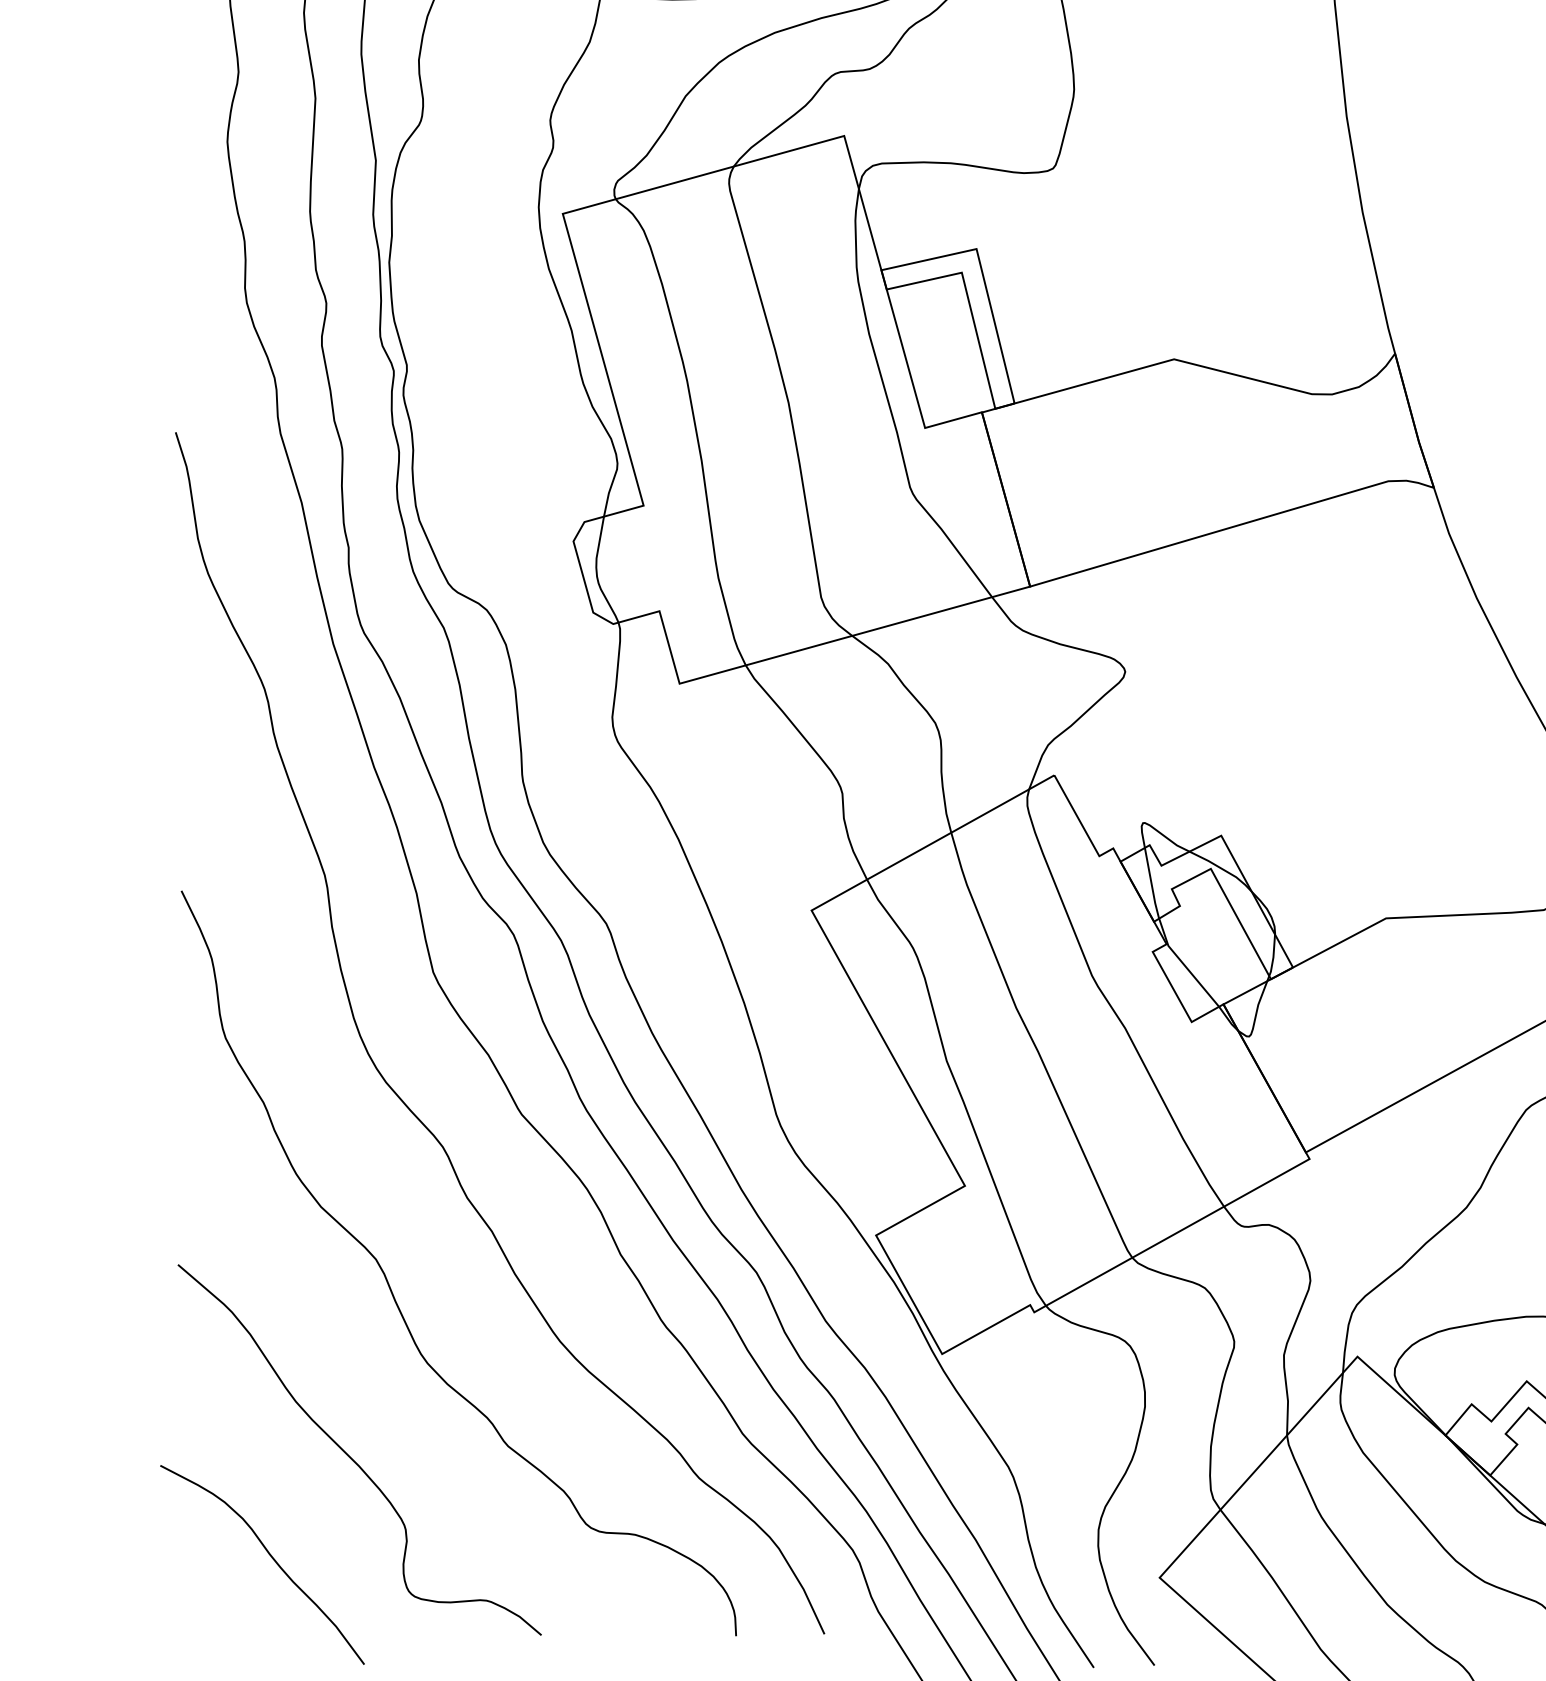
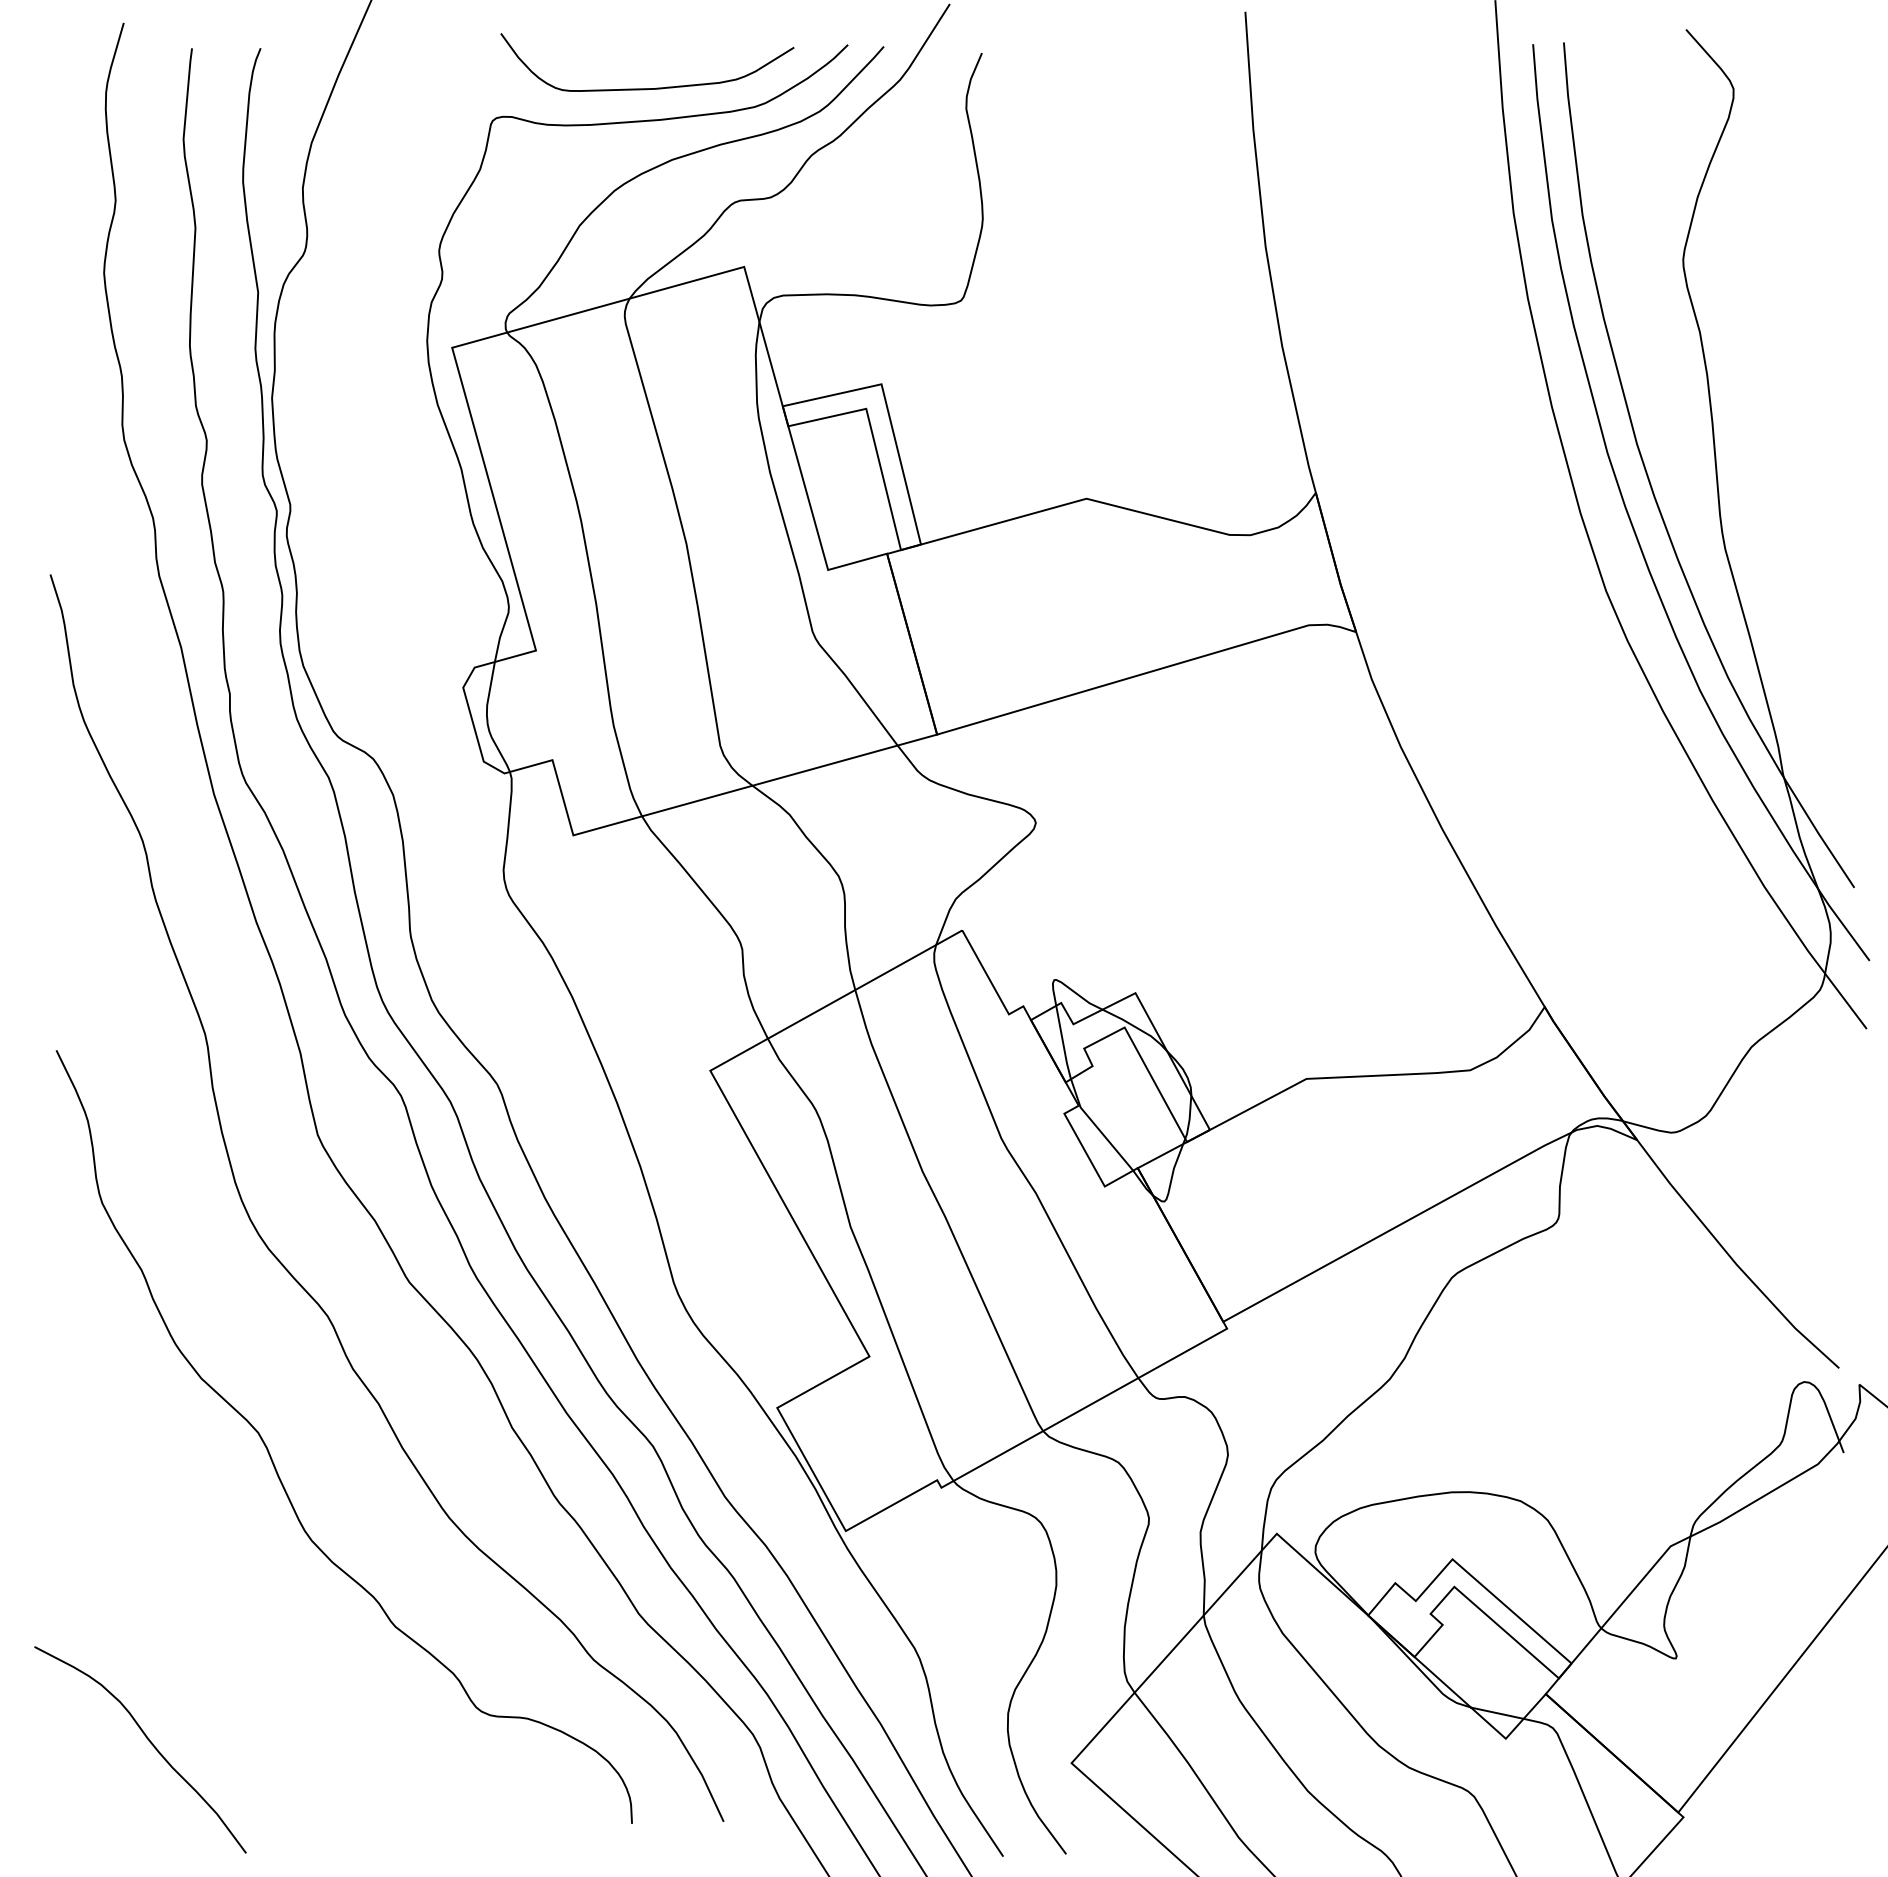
curve: (352, 1457) -> (233, 1638), removed

